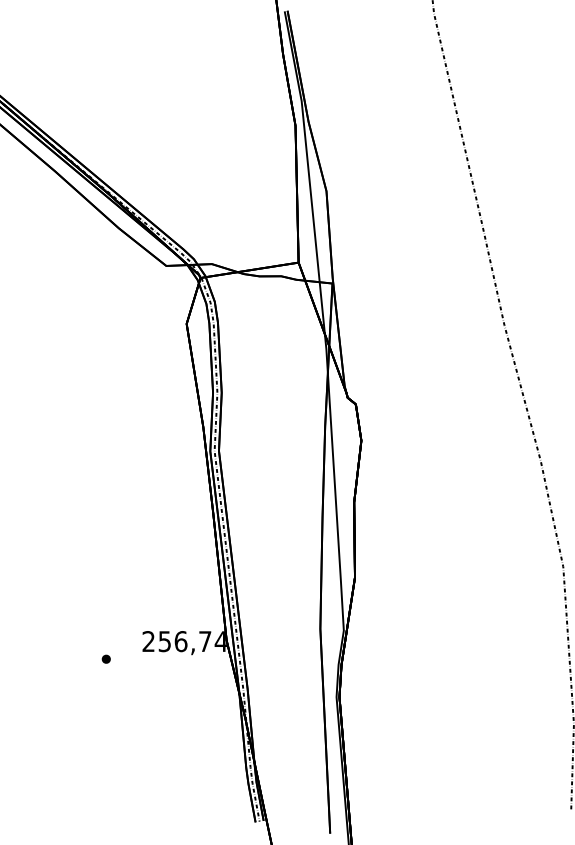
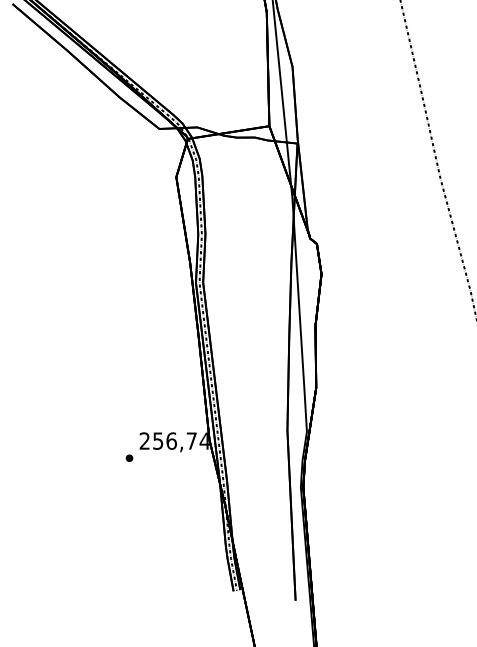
part: (105, 658) -> (128, 457), moved

